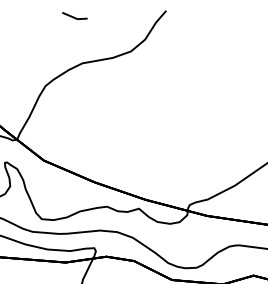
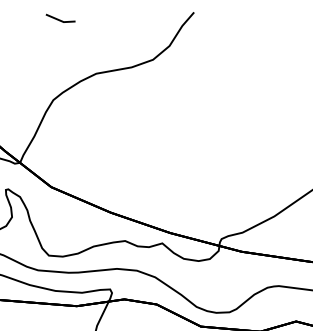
line: (74, 16) -> (60, 19), moved

